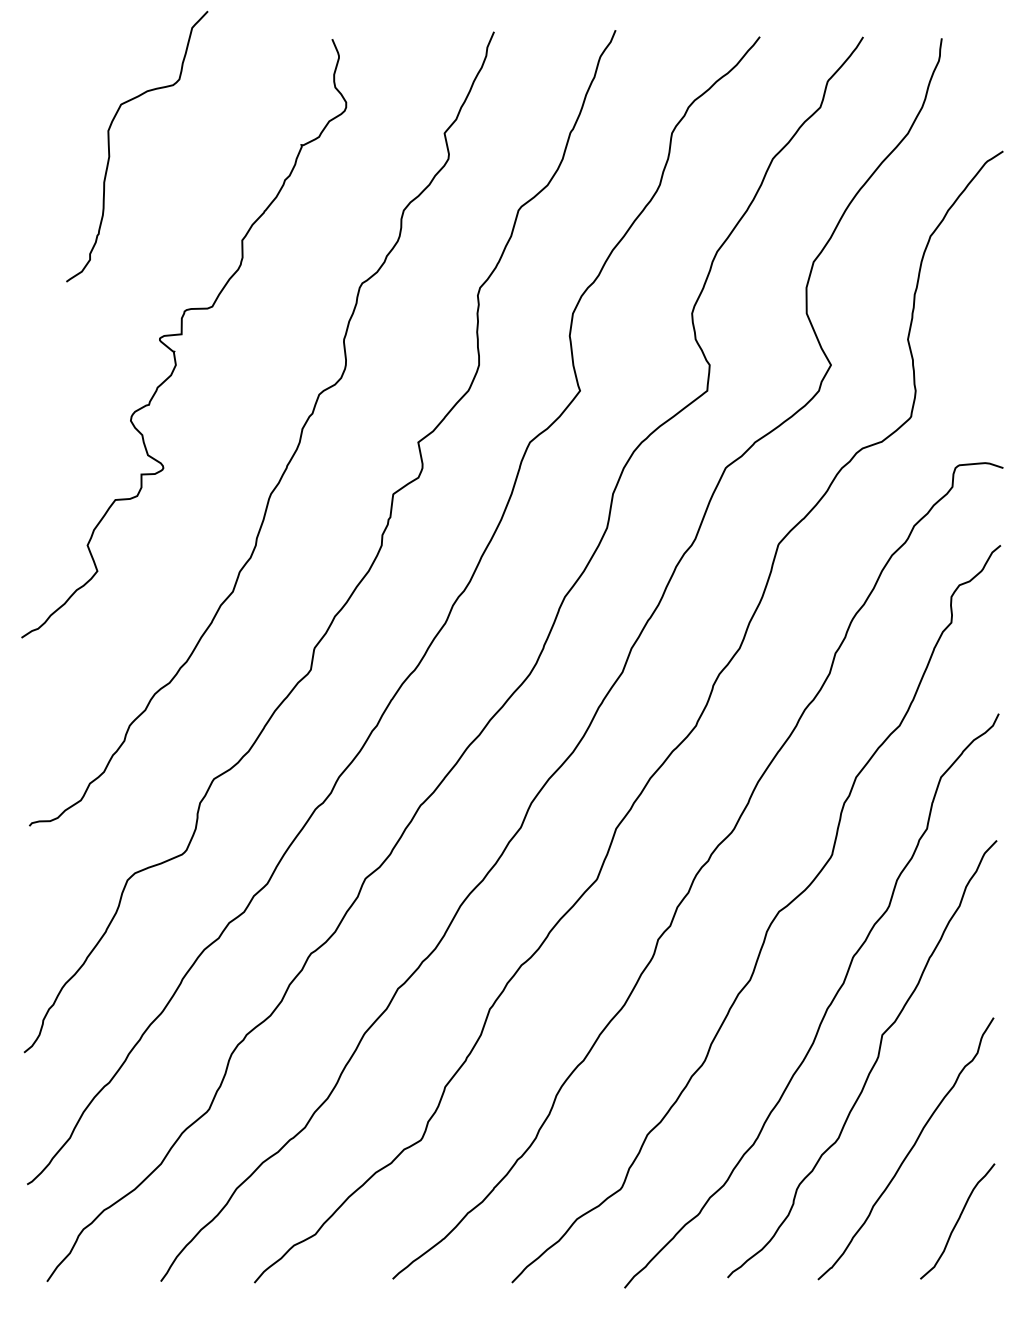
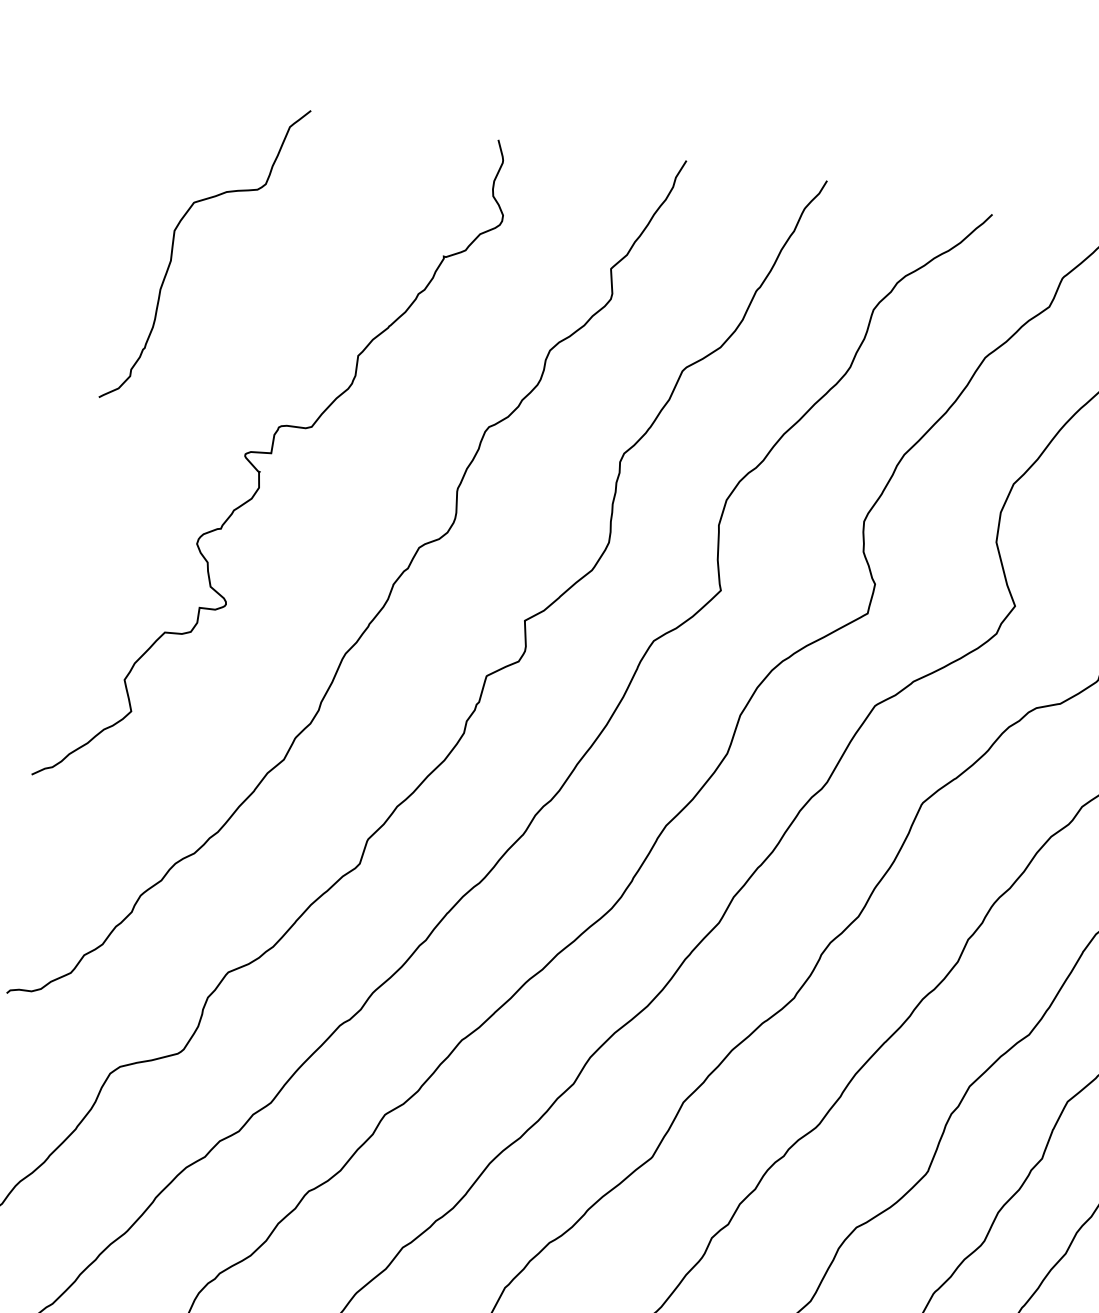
curve: (109, 146) -> (173, 248), moved

